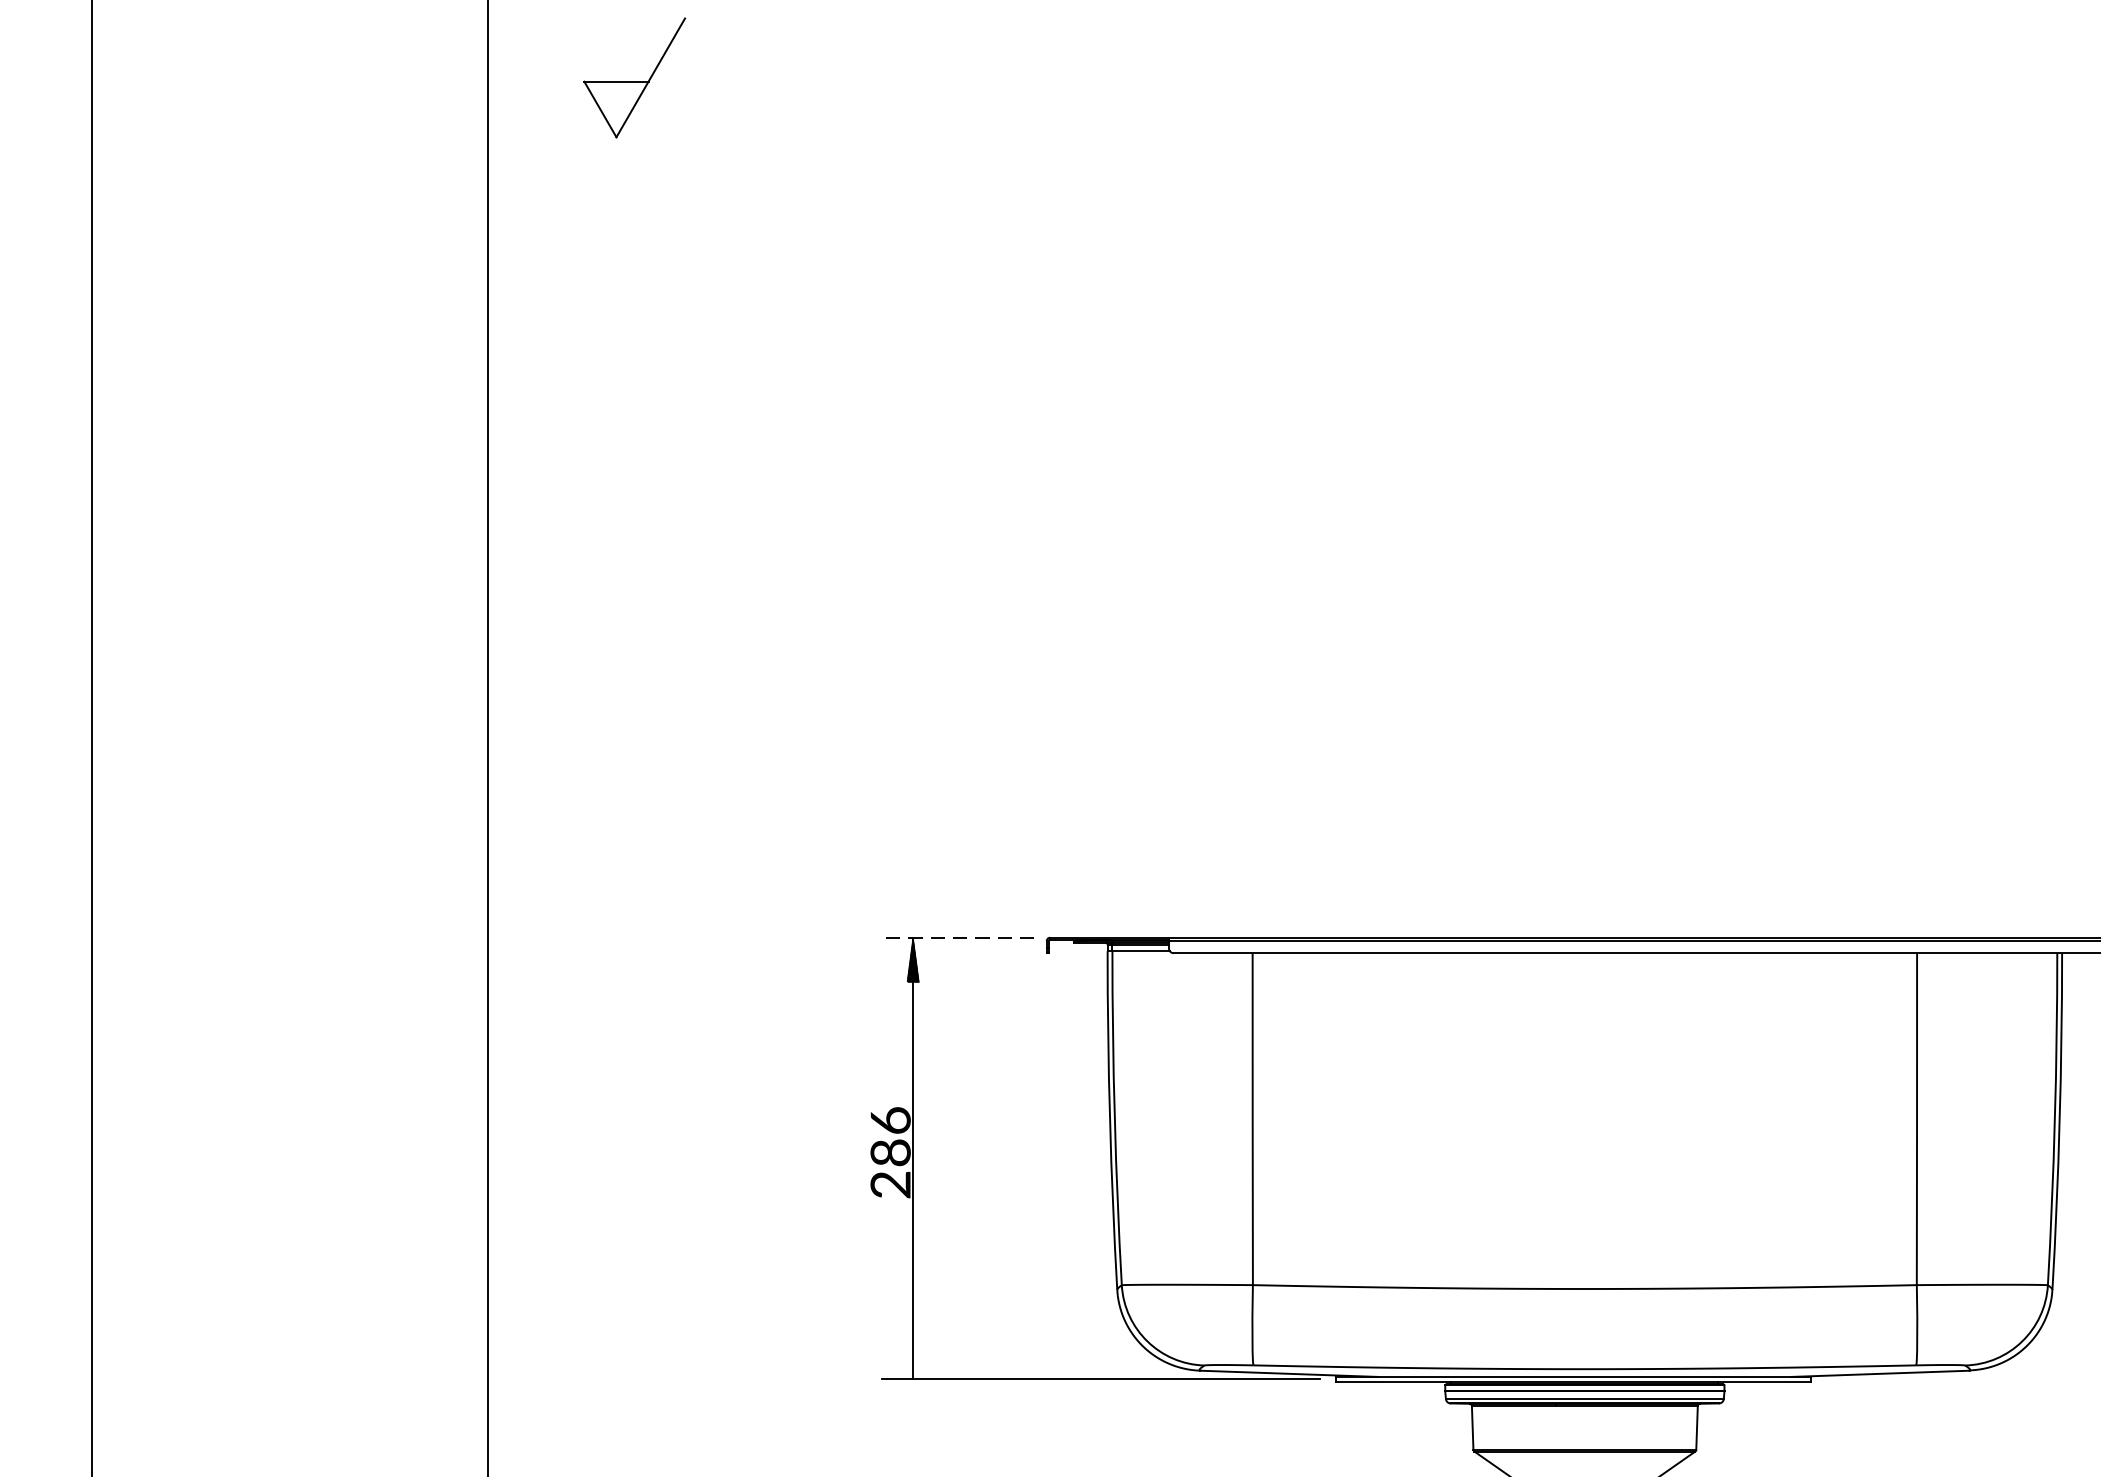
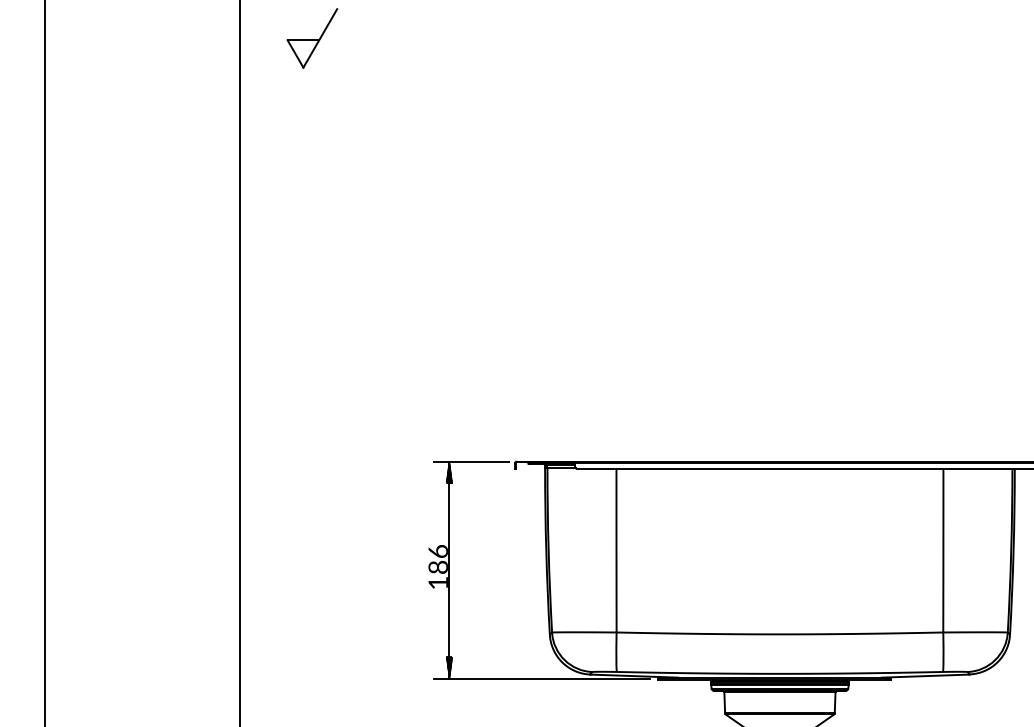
line: (958, 937) -> (471, 461), dashed -> solid
text: (888, 1183) -> (437, 582), 286 -> 186
hatch: (913, 1356) -> (449, 667), added

